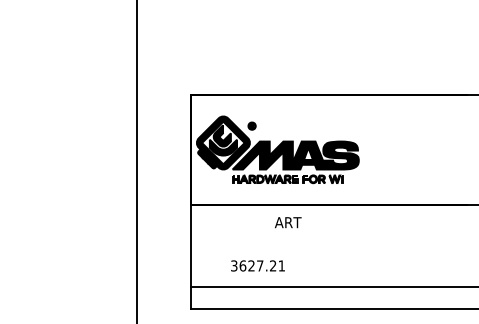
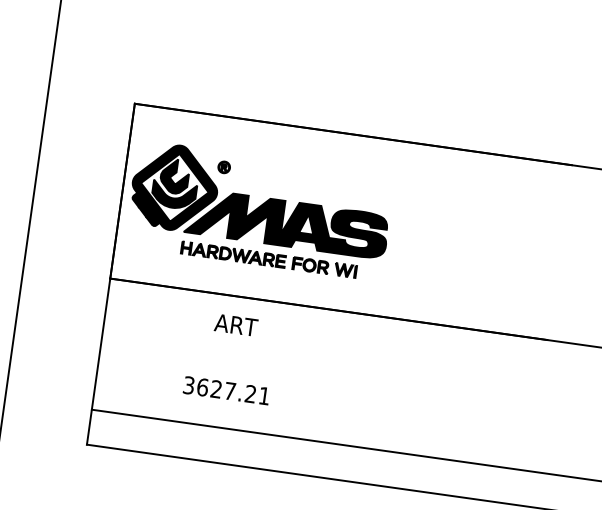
text: (288, 222) -> (236, 325), moved
text: (257, 265) -> (225, 389), moved

